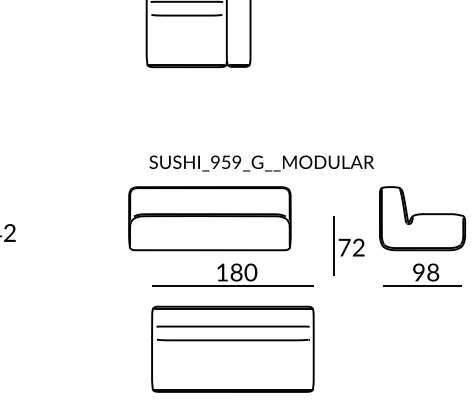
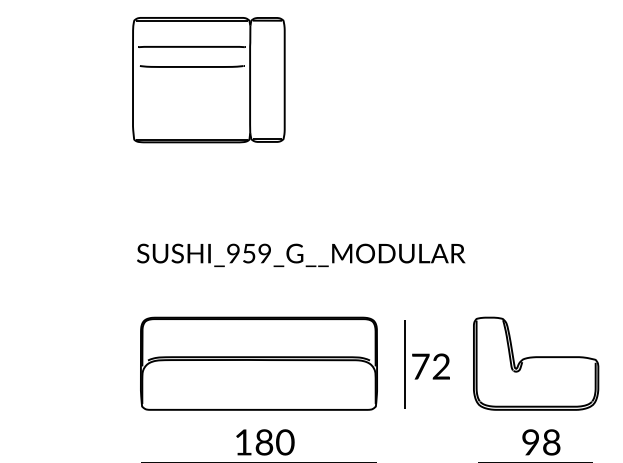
text: (261, 163) -> (300, 255), moved
part: (209, 218) -> (258, 363), moved
part: (348, 245) -> (426, 363), moved

